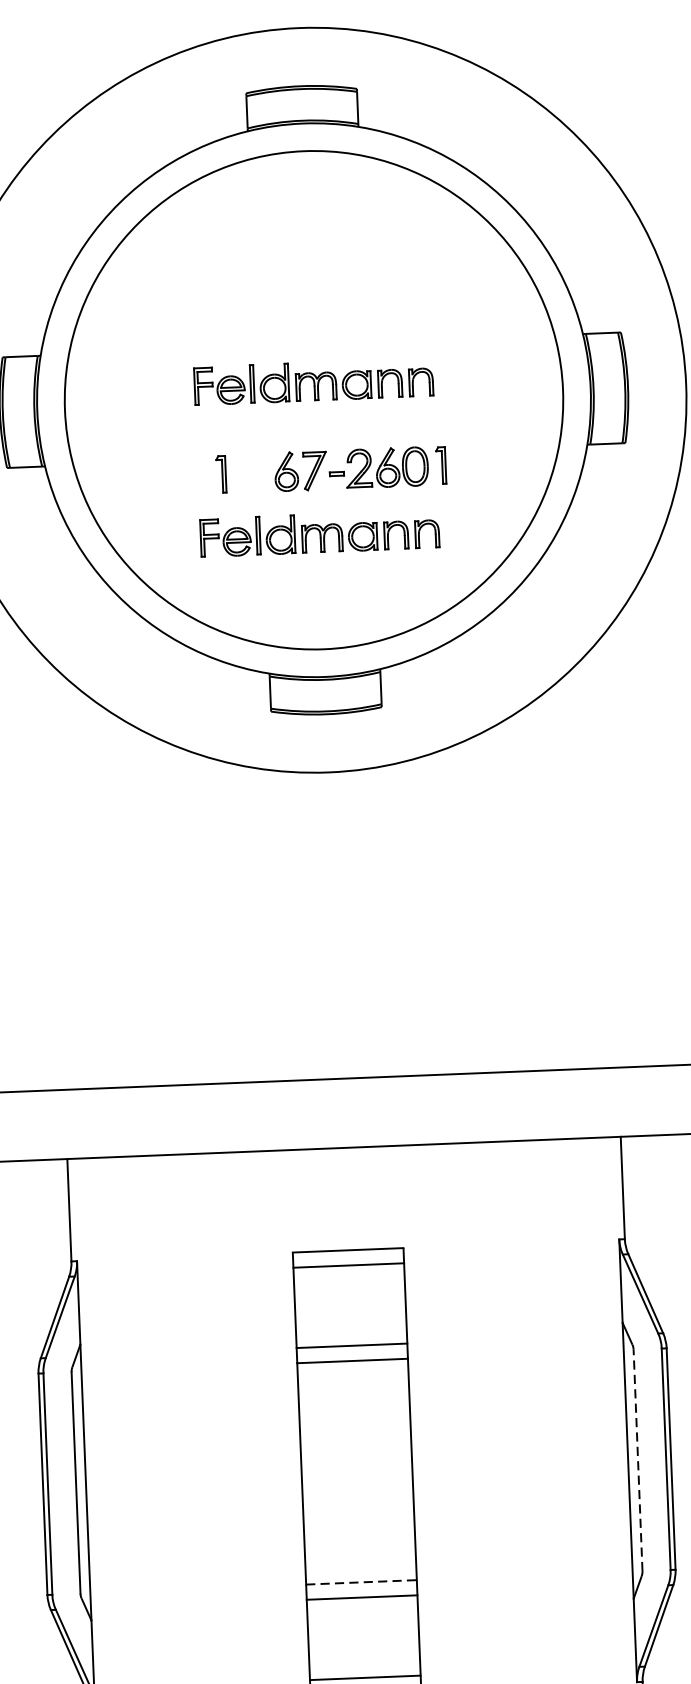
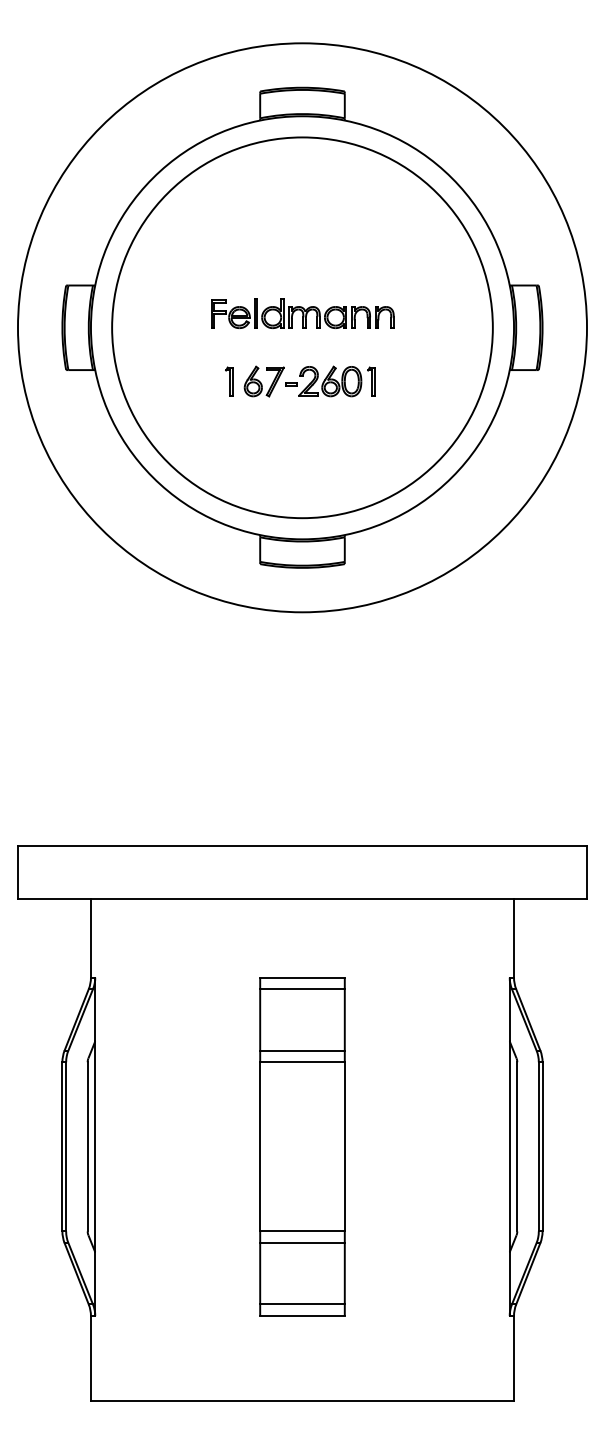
part: (360, 468) -> (309, 381), moved
part: (319, 533) -> (302, 429), removed
line: (638, 1459) -> (517, 1146), dashed -> solid
line: (361, 1582) -> (302, 1231), dashed -> solid

